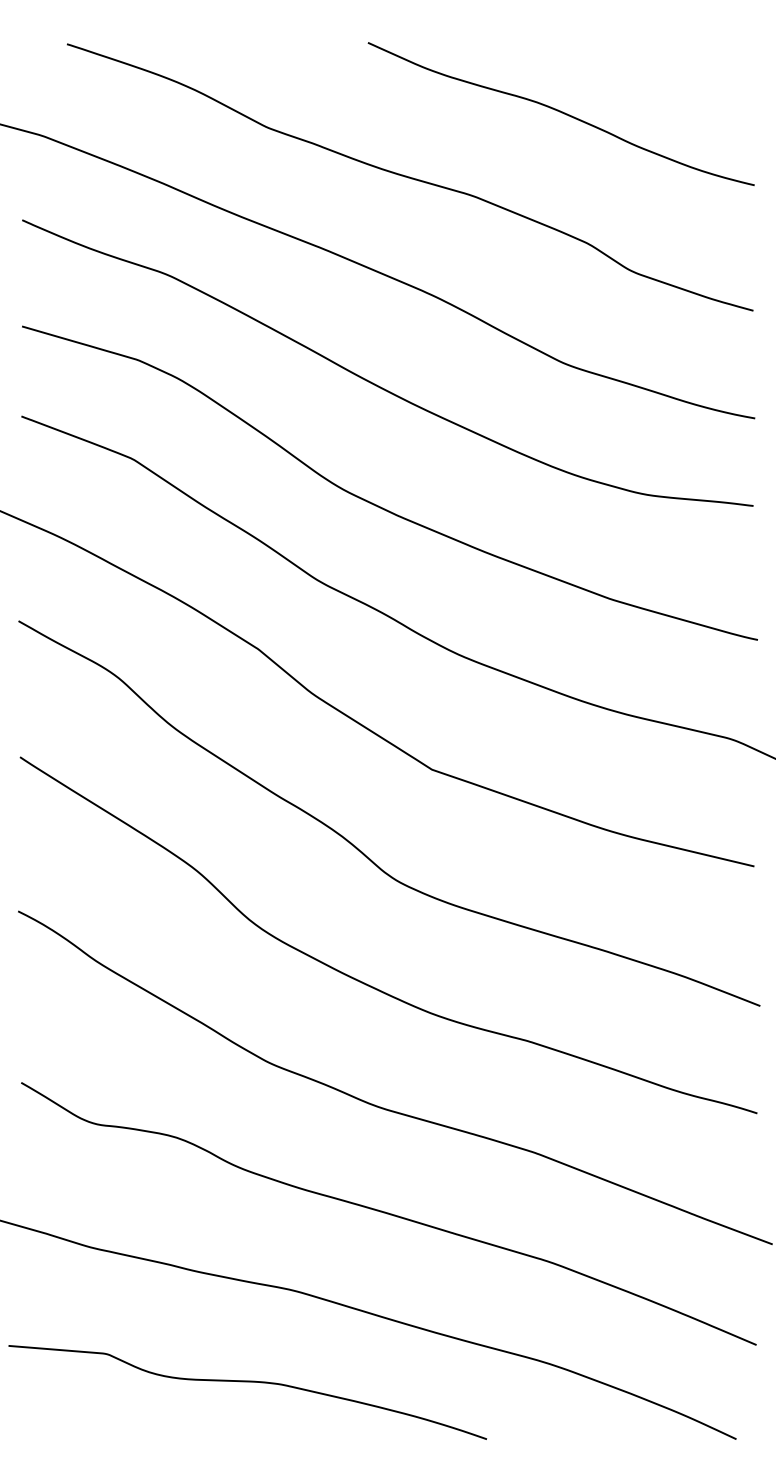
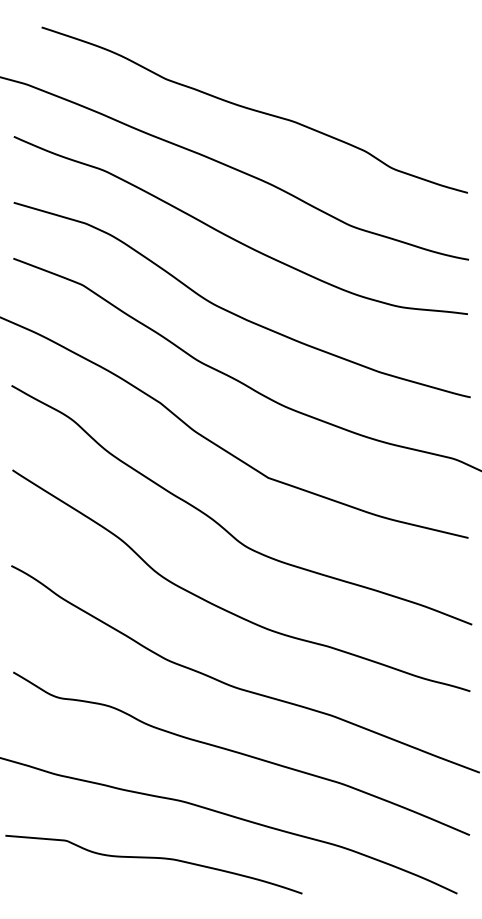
curve: (561, 113) -> (348, 70), removed

